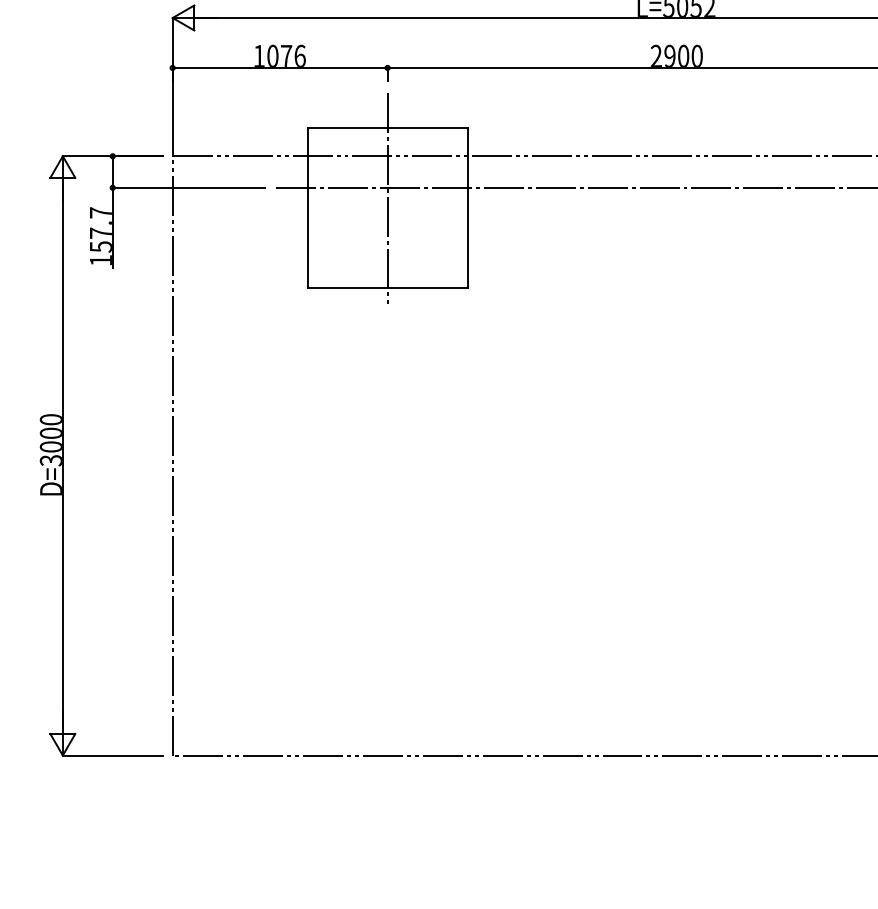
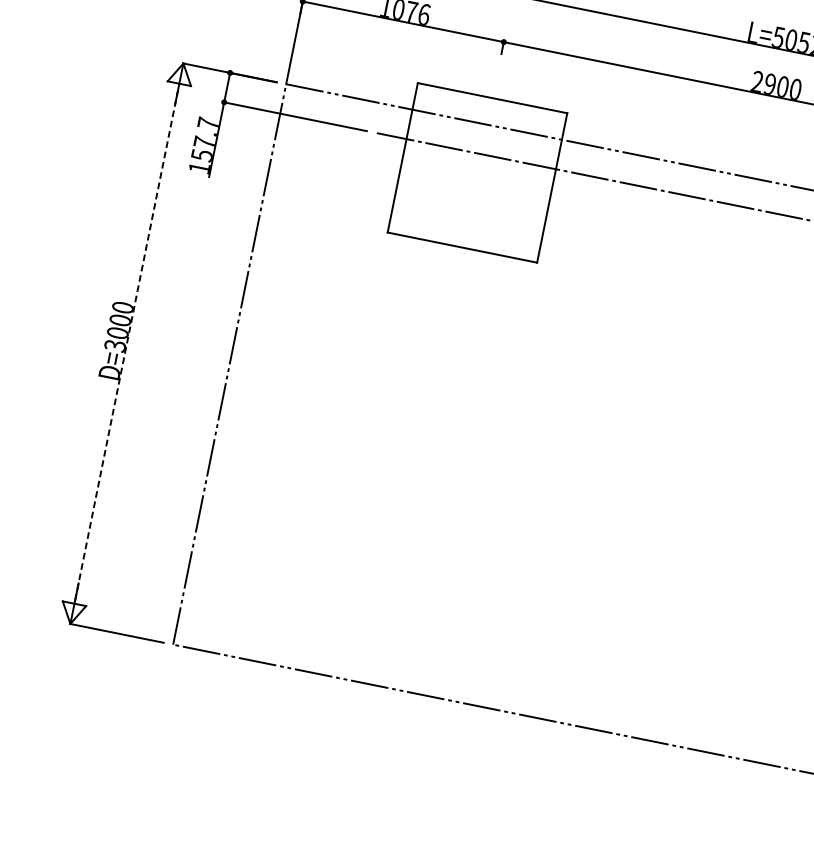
line: (387, 197) -> (479, 163), removed
line: (62, 455) -> (126, 343), solid -> dashed

